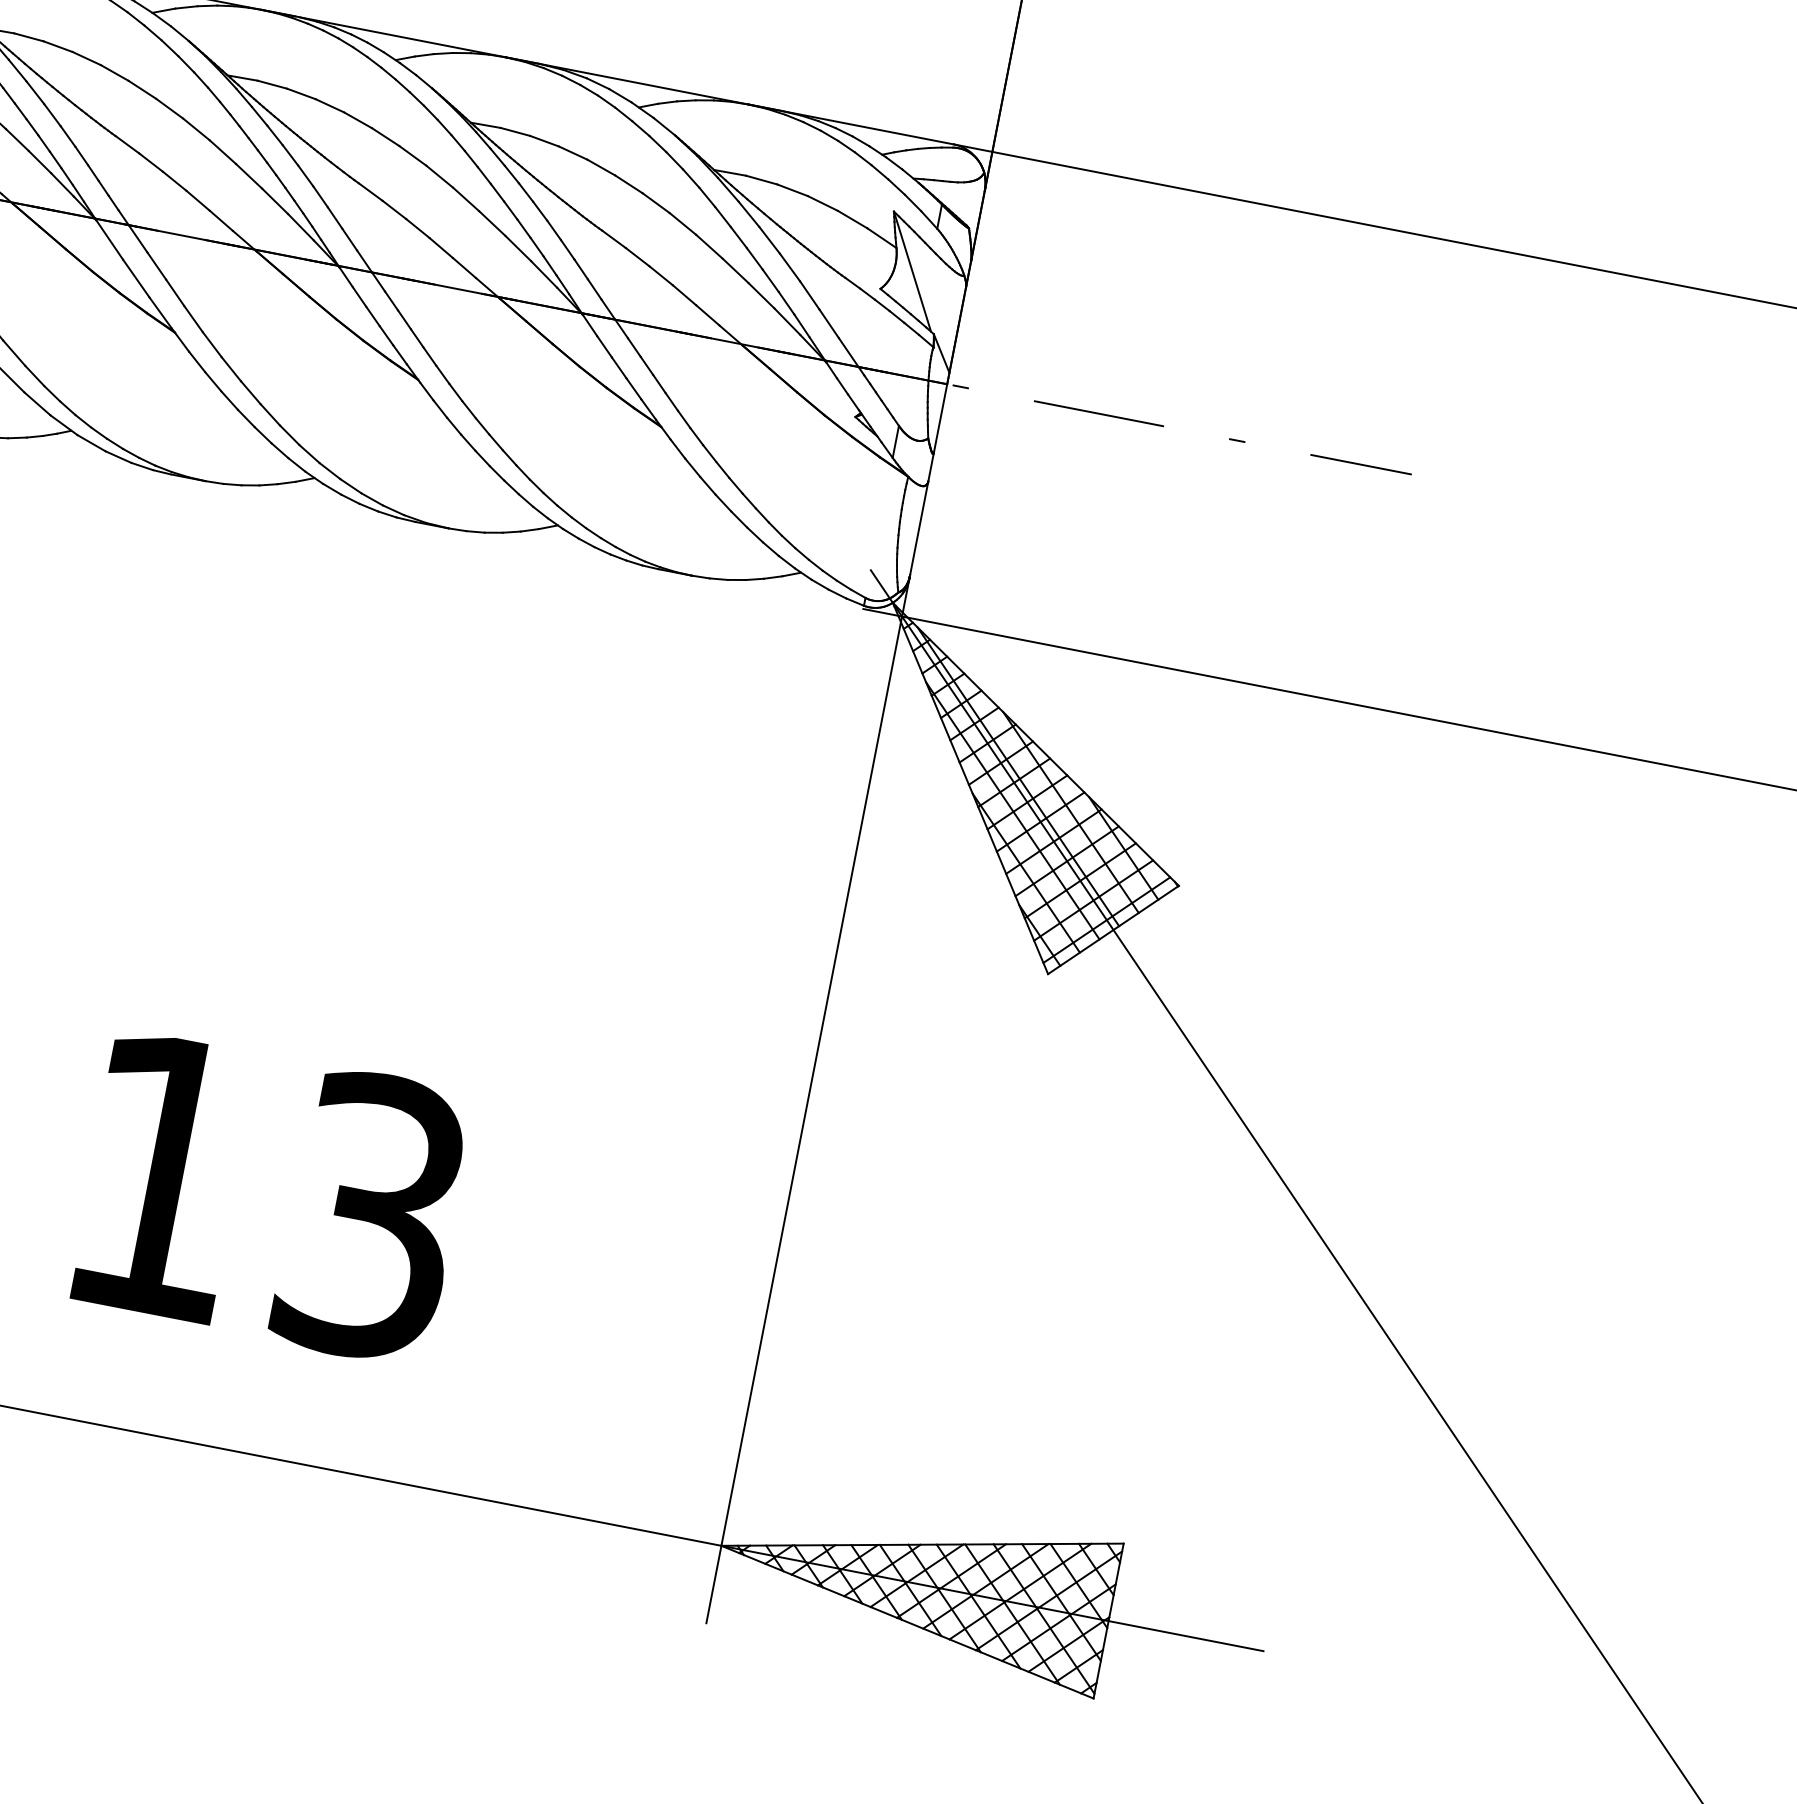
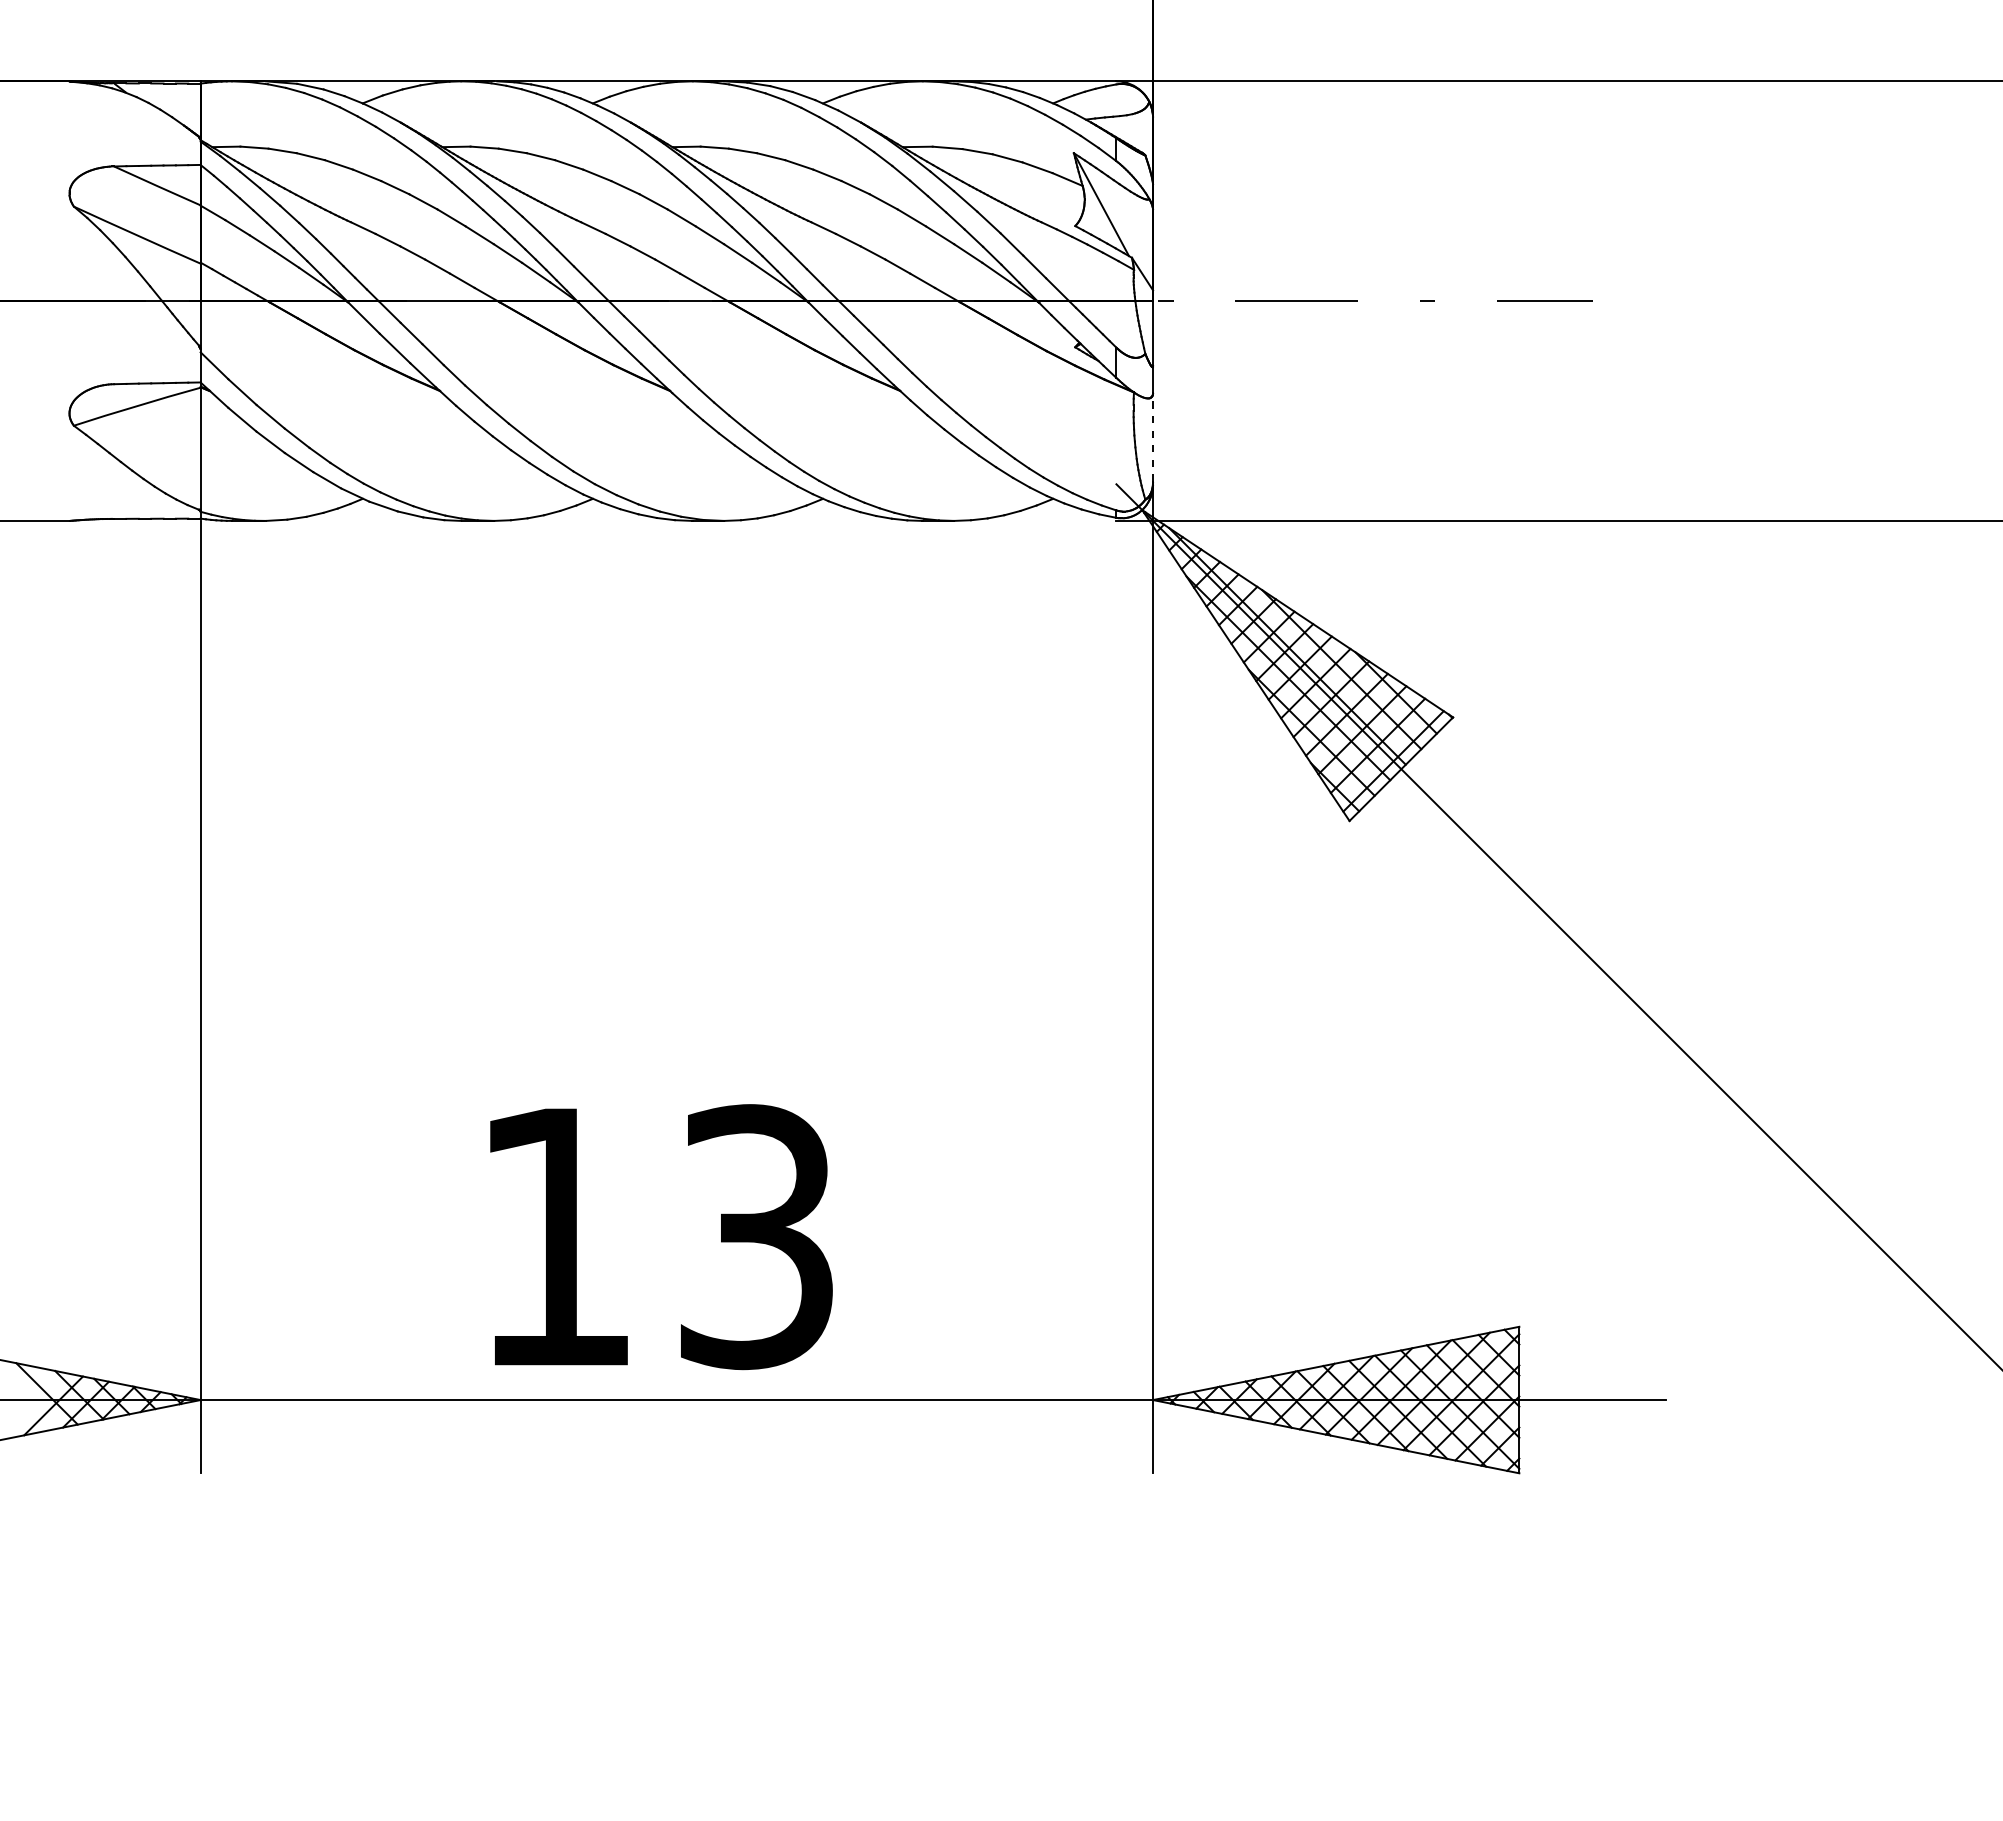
line: (919, 528) -> (1153, 437), solid -> dashed
text: (271, 1197) -> (661, 1237), moved

